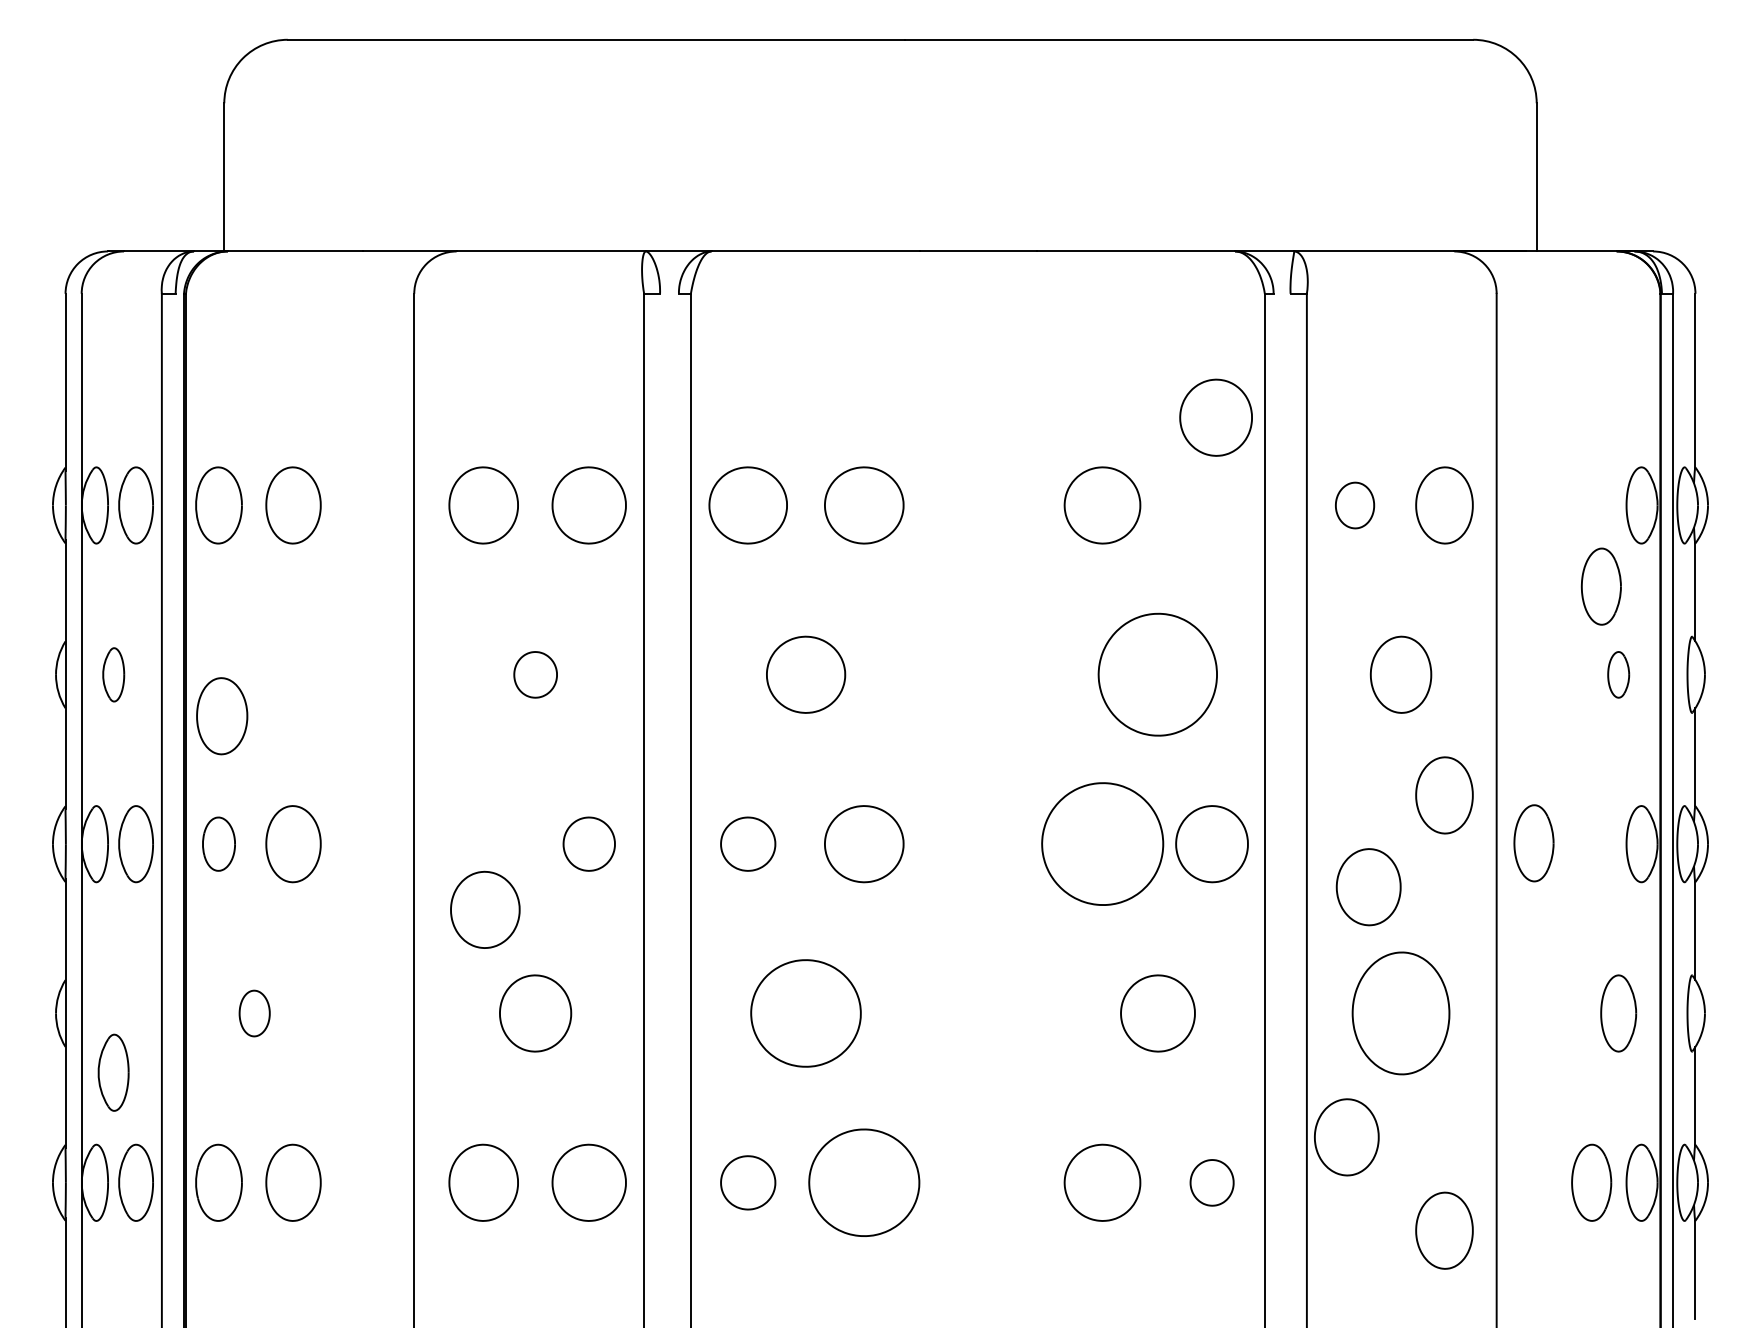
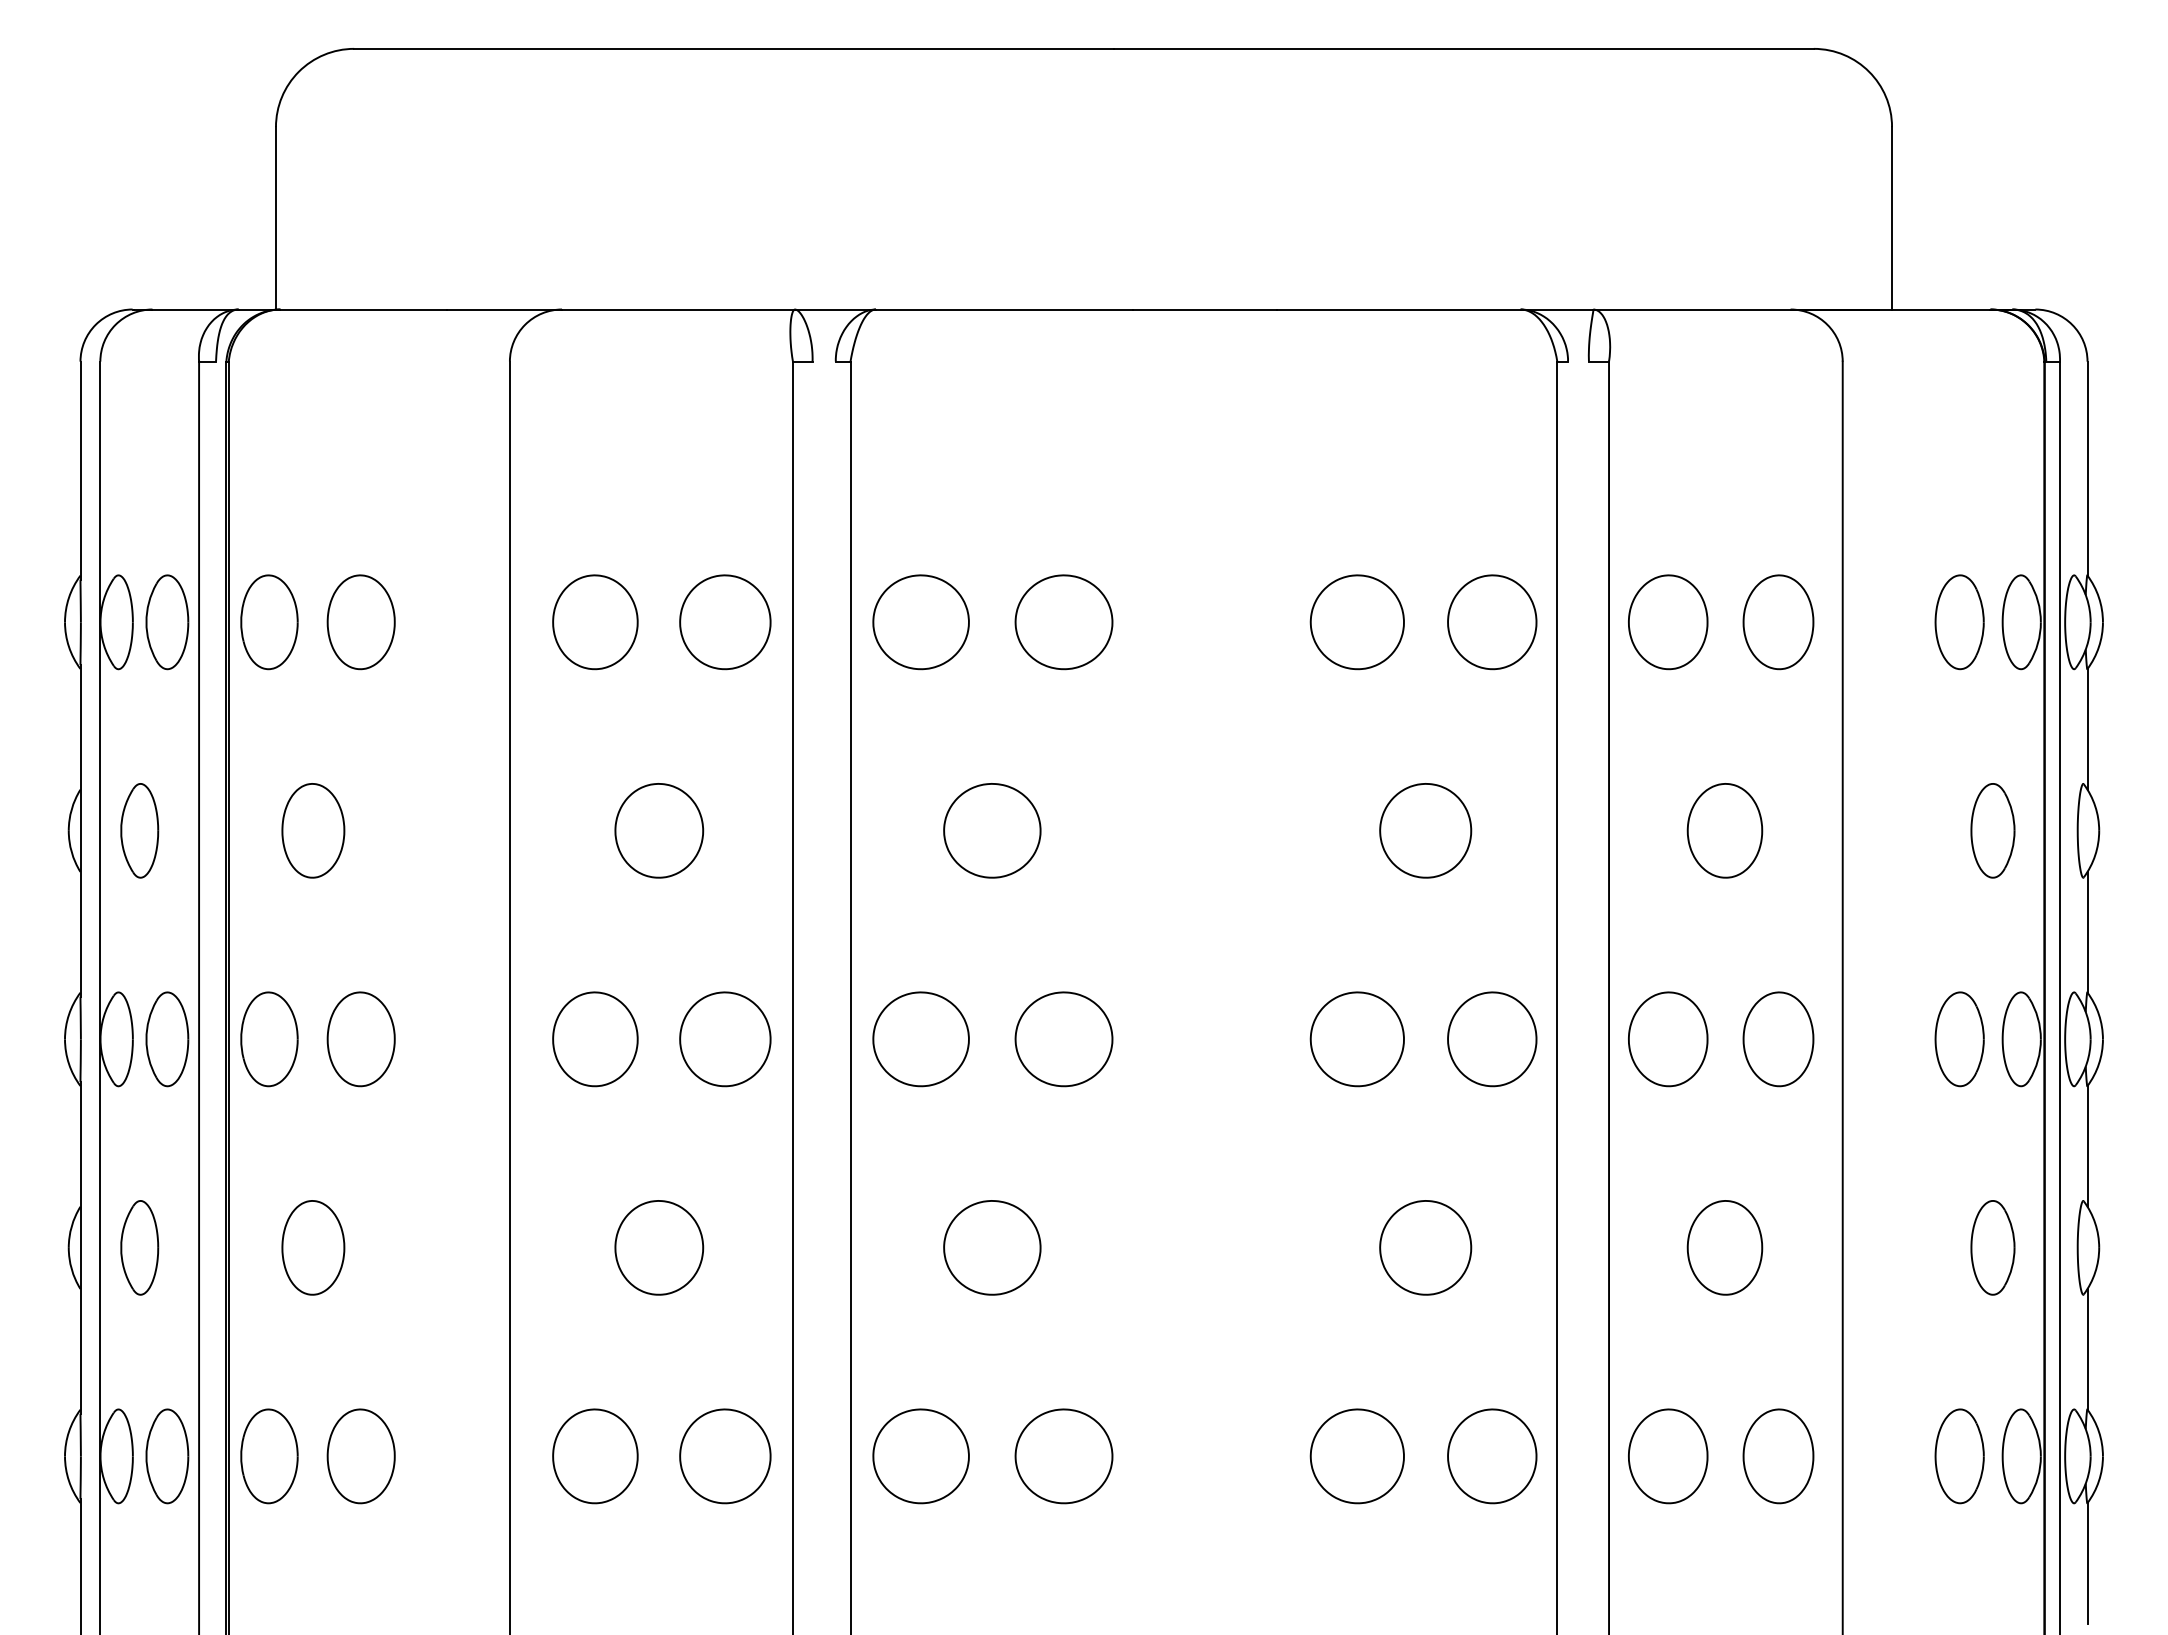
part: (1216, 417) -> (1492, 622), moved
part: (1355, 505) -> (1668, 622), size x1.67
part: (1601, 586) -> (1959, 622), moved
part: (113, 674) -> (139, 830), size x1.43
part: (535, 674) -> (659, 830), size x1.67
part: (1157, 674) -> (1425, 830), size x0.62
part: (1618, 674) -> (1992, 830), size x1.67
part: (222, 715) -> (313, 830), moved
part: (1444, 795) -> (1778, 1039), moved
part: (1533, 843) -> (1959, 1039), moved
part: (219, 844) -> (269, 1039), size x1.43
part: (589, 844) -> (725, 1039), size x1.43
part: (747, 844) -> (920, 1039), size x1.43
part: (1101, 844) -> (1356, 1039), size x0.62
part: (1368, 887) -> (1668, 1039), moved
part: (485, 910) -> (595, 1039), moved
part: (254, 1013) -> (313, 1247), size x1.67
part: (806, 1013) -> (992, 1247), size x0.71
part: (1400, 1013) -> (1724, 1247), size x0.62
part: (113, 1072) -> (139, 1247), moved
part: (1347, 1137) -> (1668, 1456), moved
part: (747, 1182) -> (920, 1456), size x1.43
part: (863, 1182) -> (1063, 1456), size x0.71
part: (1212, 1182) -> (1492, 1456), size x1.67
part: (1444, 1230) -> (1778, 1456), moved

